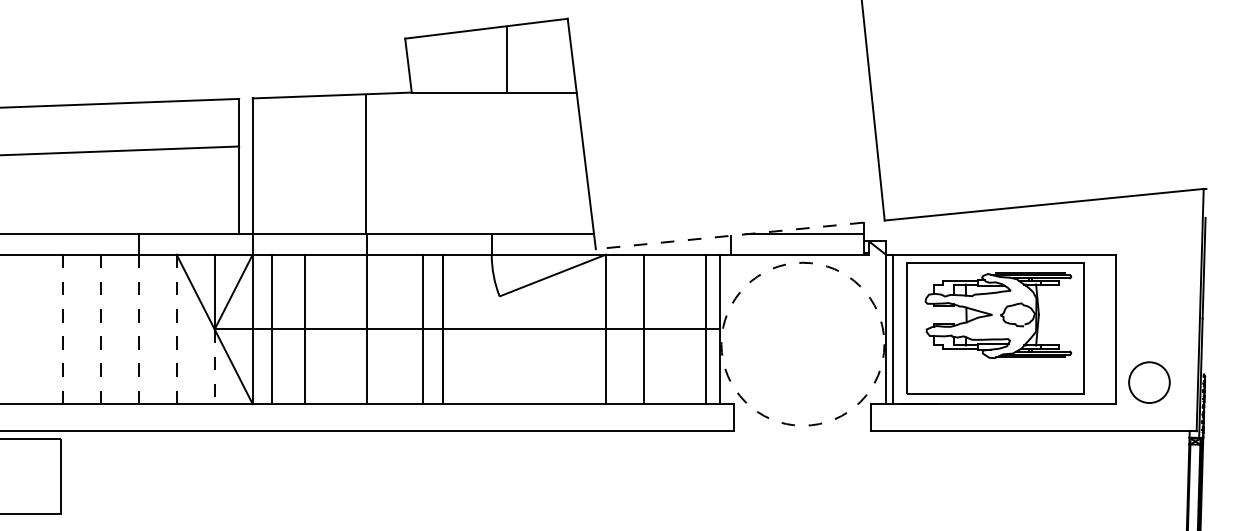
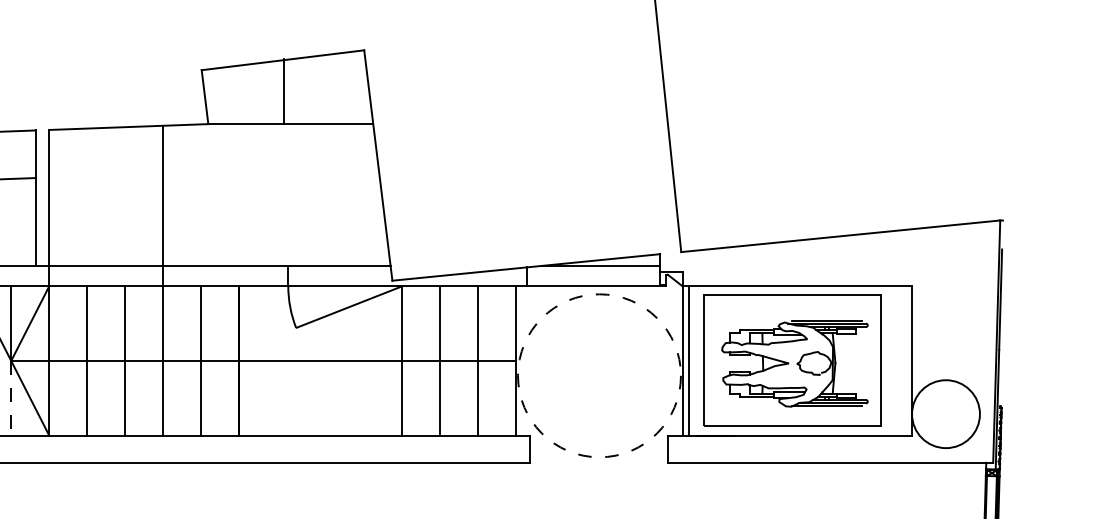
line: (507, 59) -> (284, 91), moved
line: (729, 235) -> (526, 267), dashed -> solid
part: (998, 315) -> (795, 364), moved
line: (271, 329) -> (87, 361), moved
line: (304, 329) -> (125, 361), moved
line: (422, 329) -> (201, 361), moved
line: (705, 329) -> (478, 361), moved
circle: (1149, 382) -> (946, 414), size x1.67

